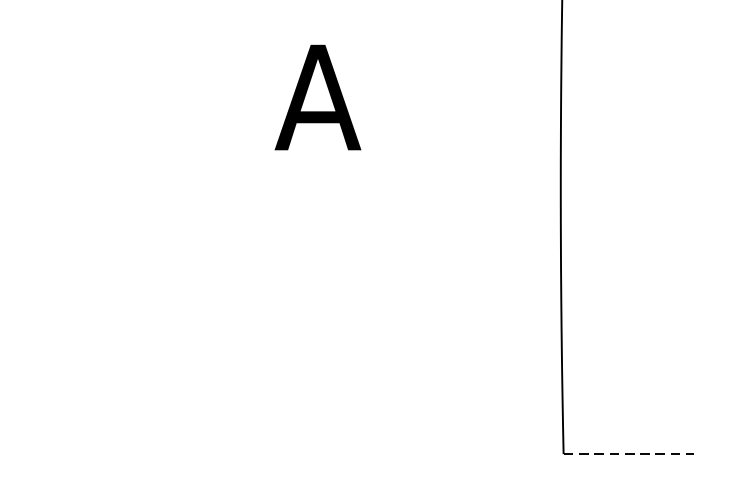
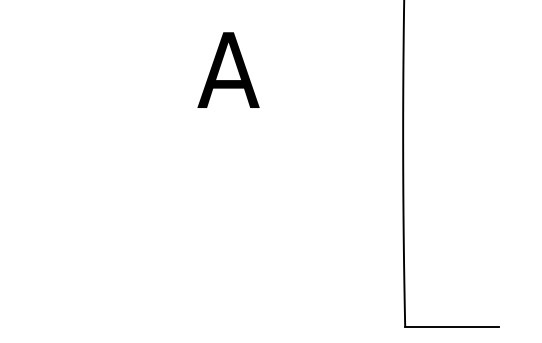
line: (628, 454) -> (451, 326), dashed -> solid

